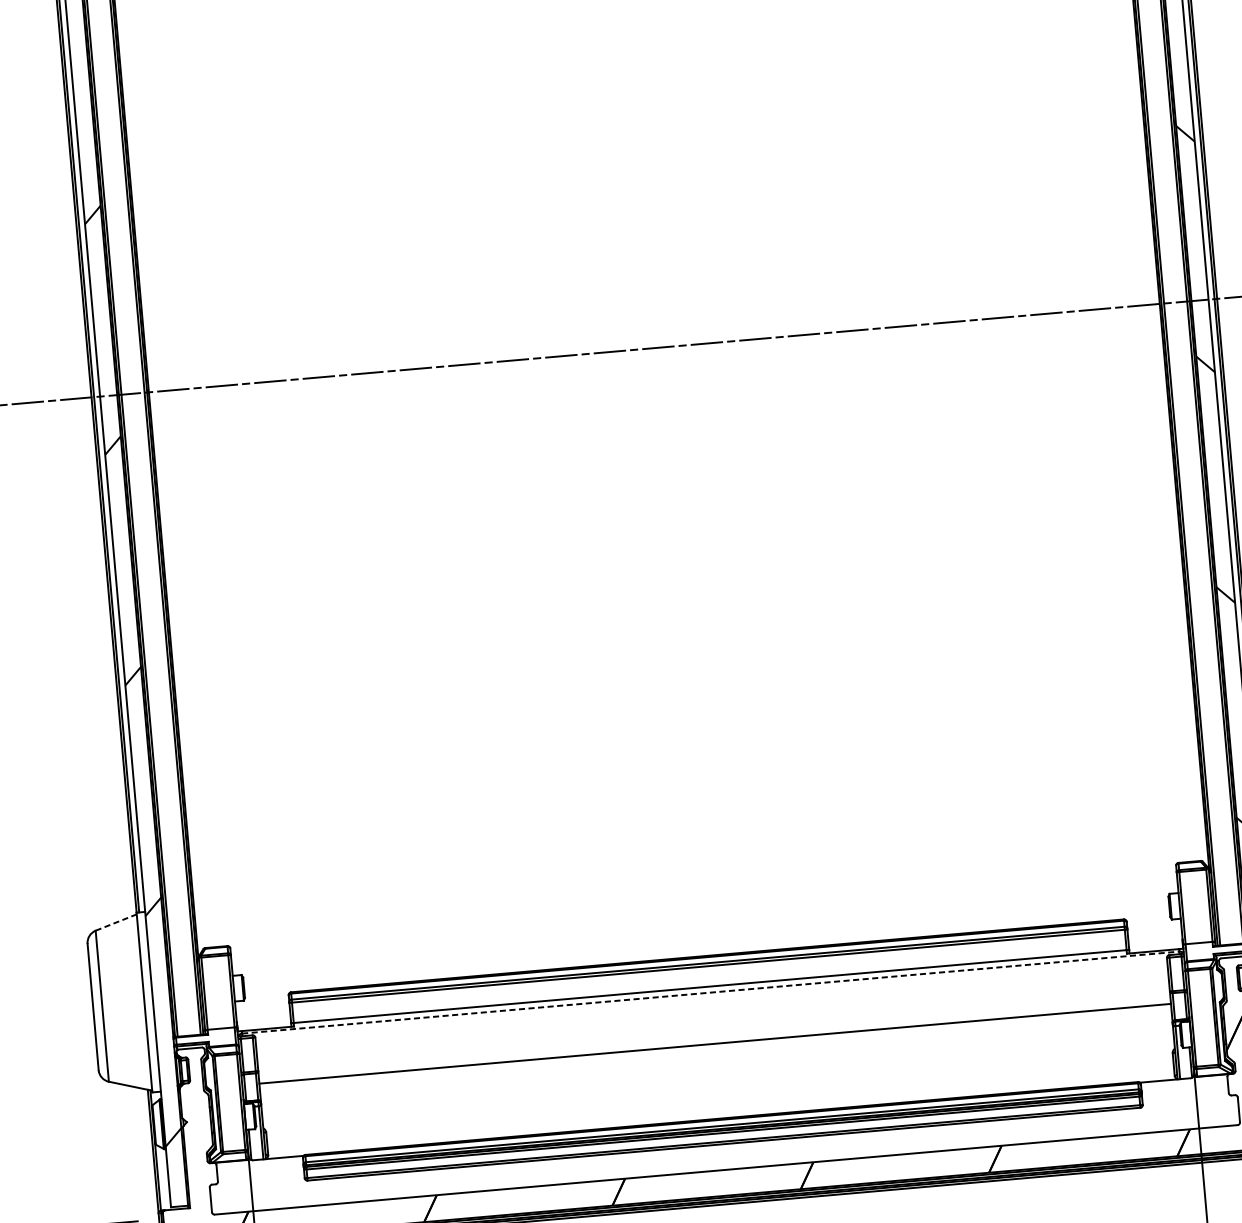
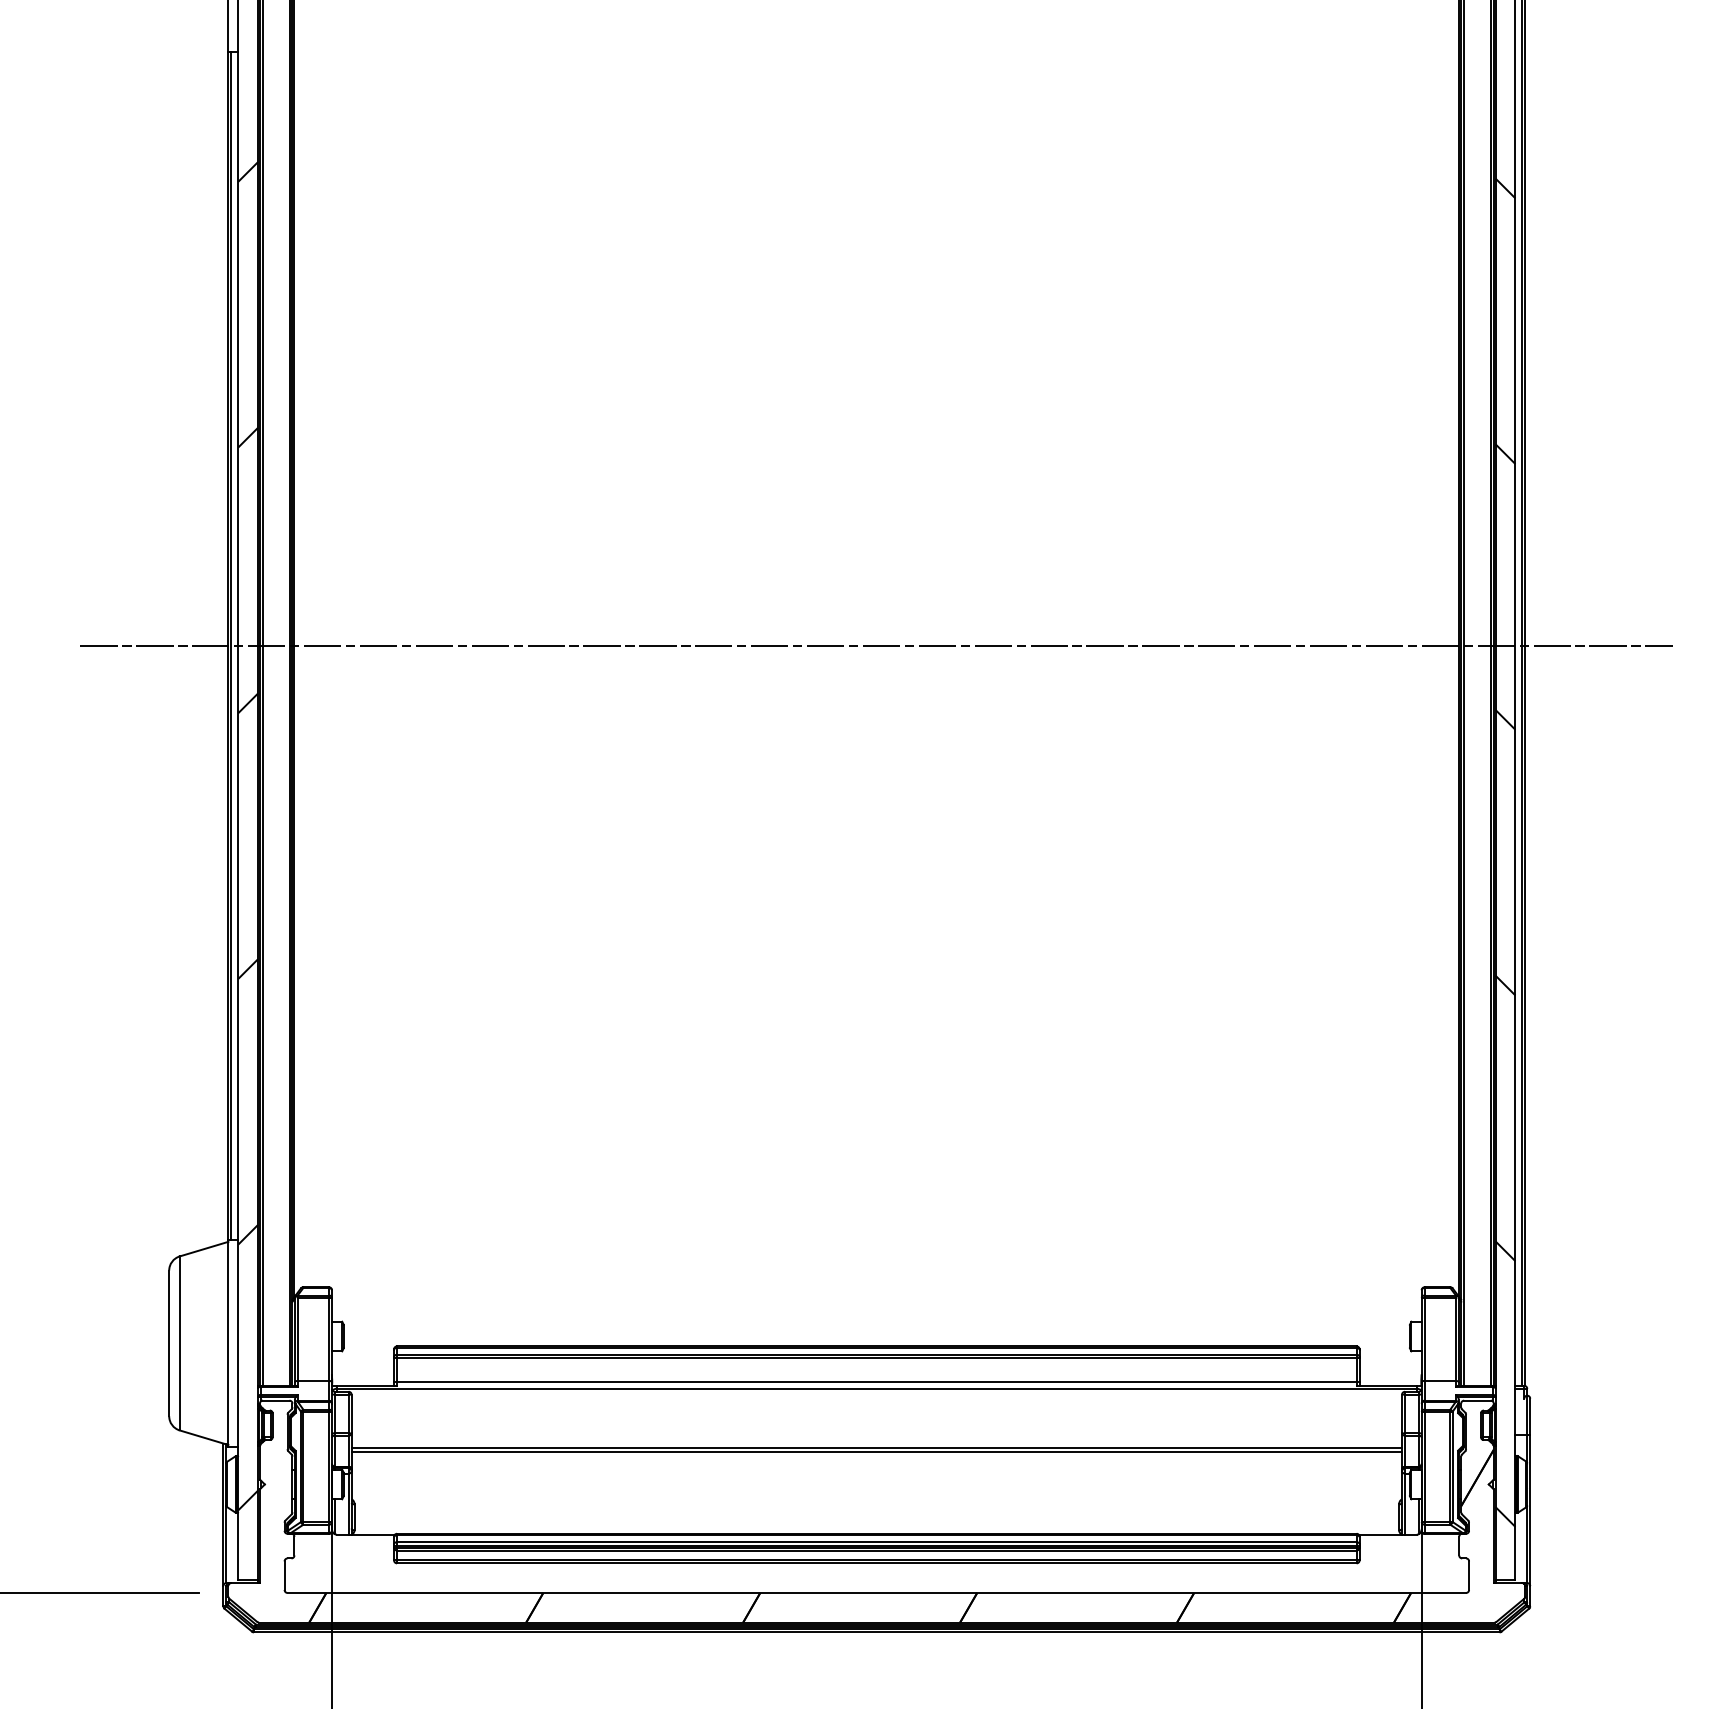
line: (116, 922) -> (204, 1249), dashed -> solid
line: (710, 992) -> (876, 1388), dashed -> solid
line: (715, 1047) -> (876, 1451), added

